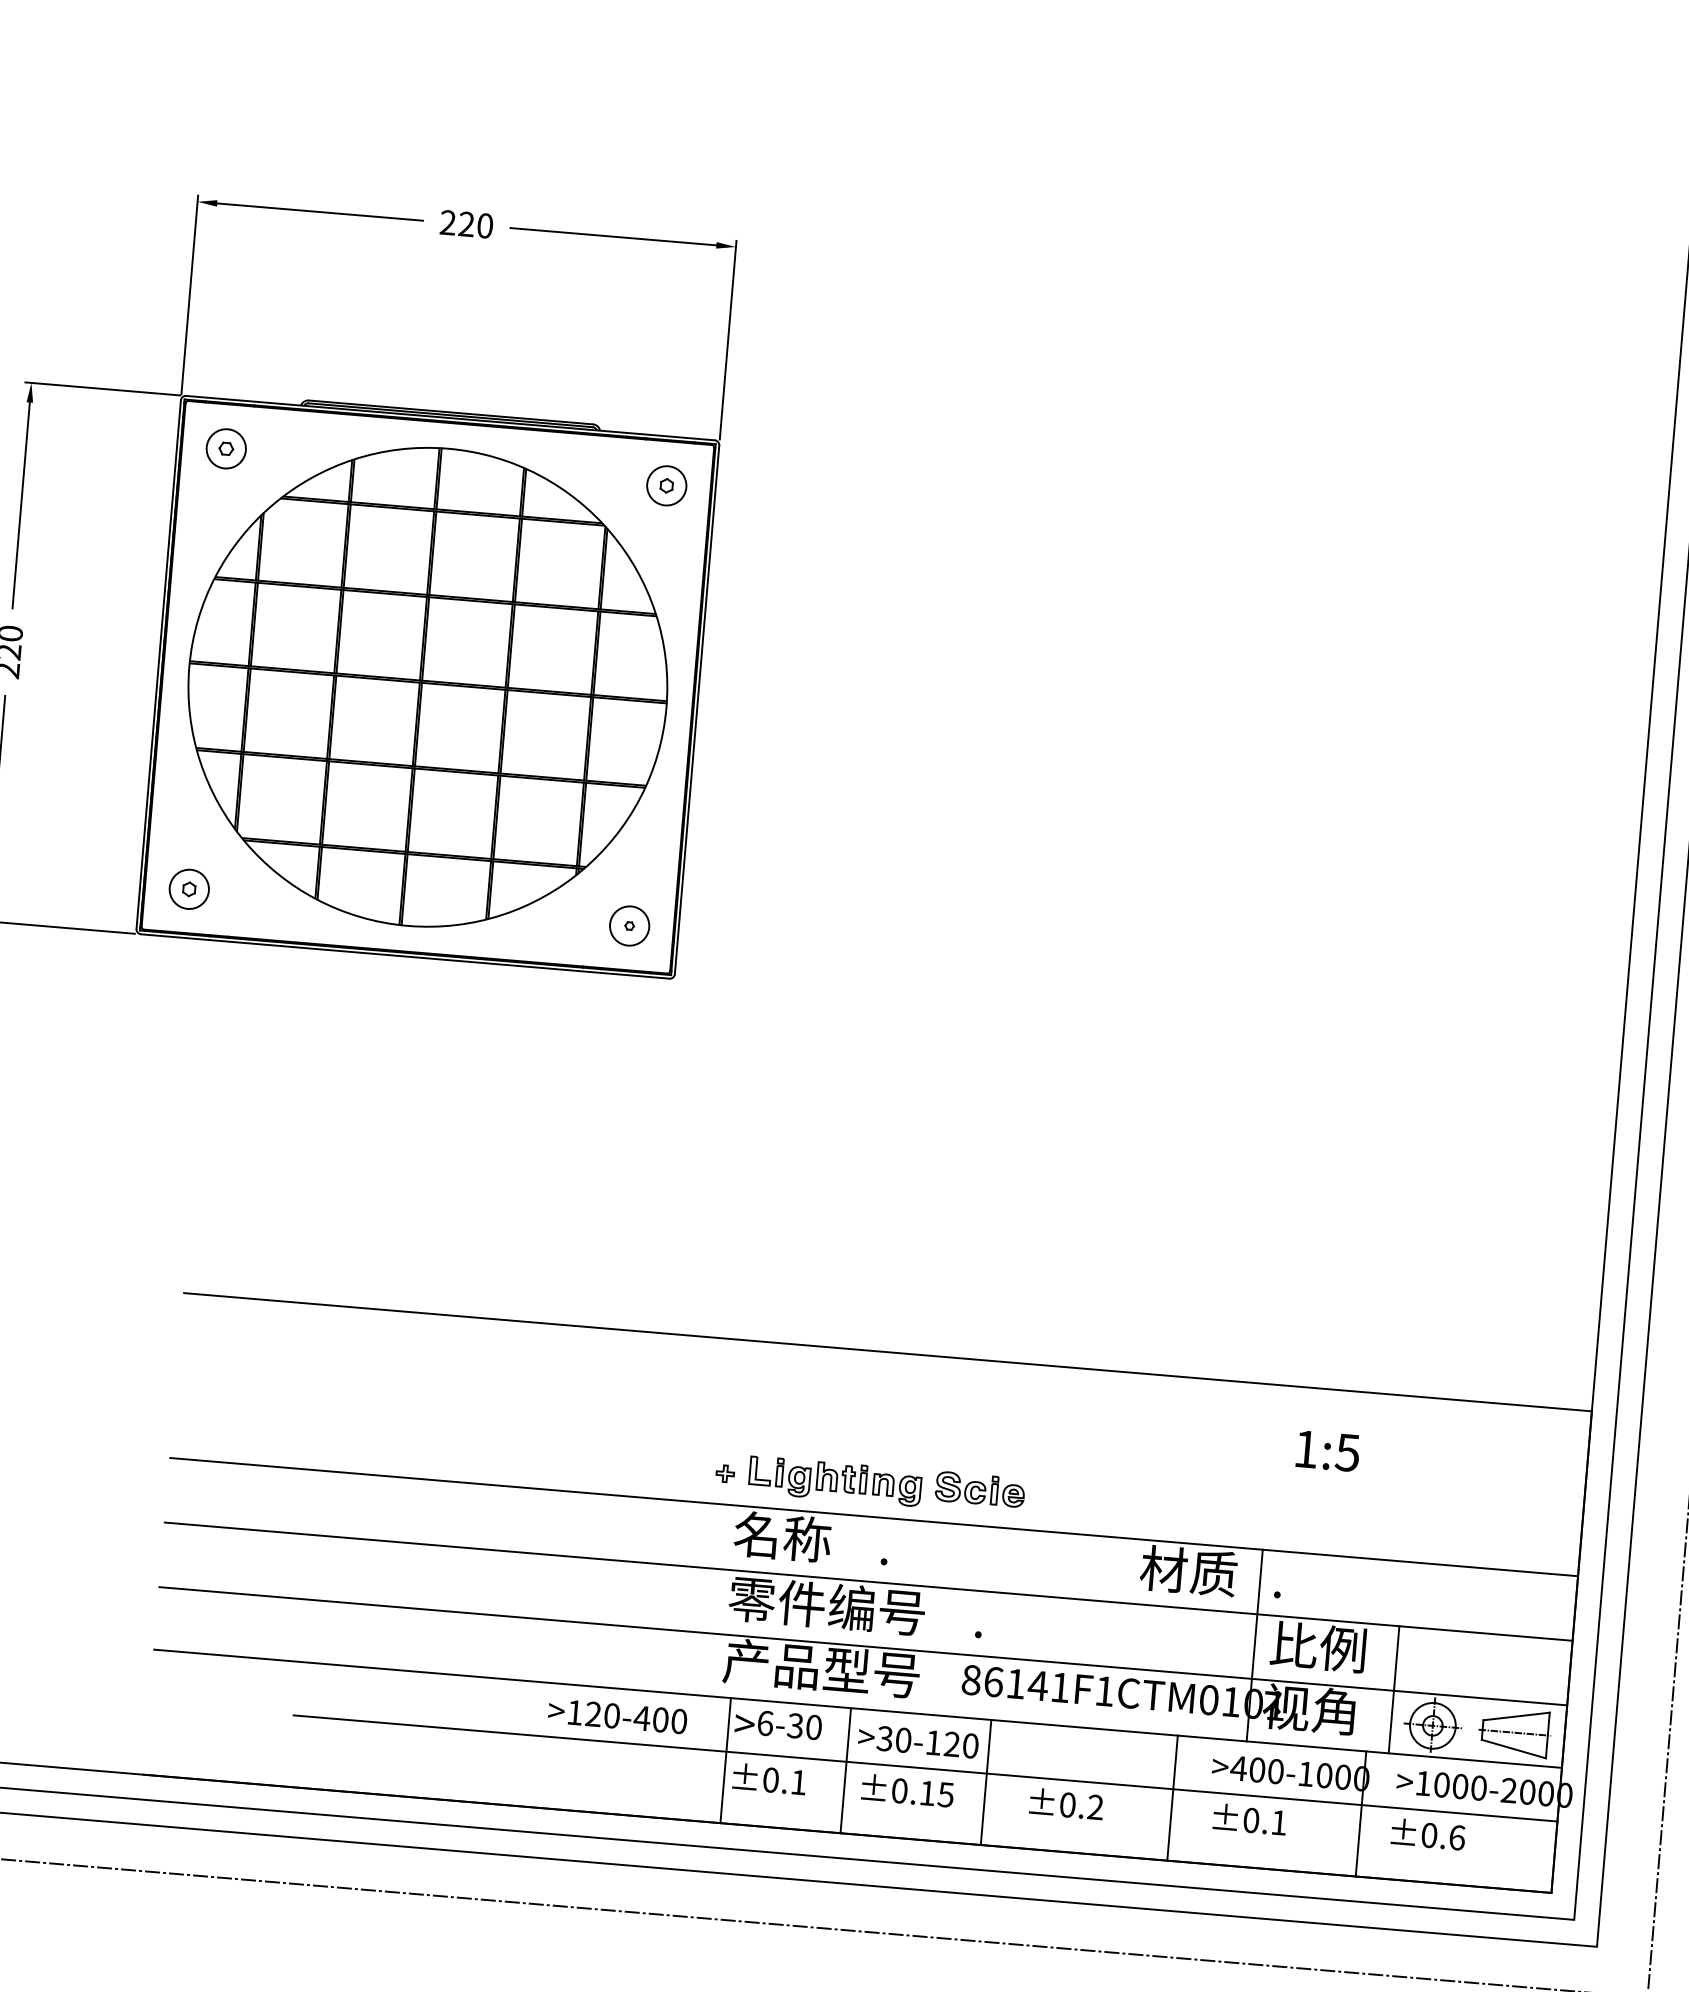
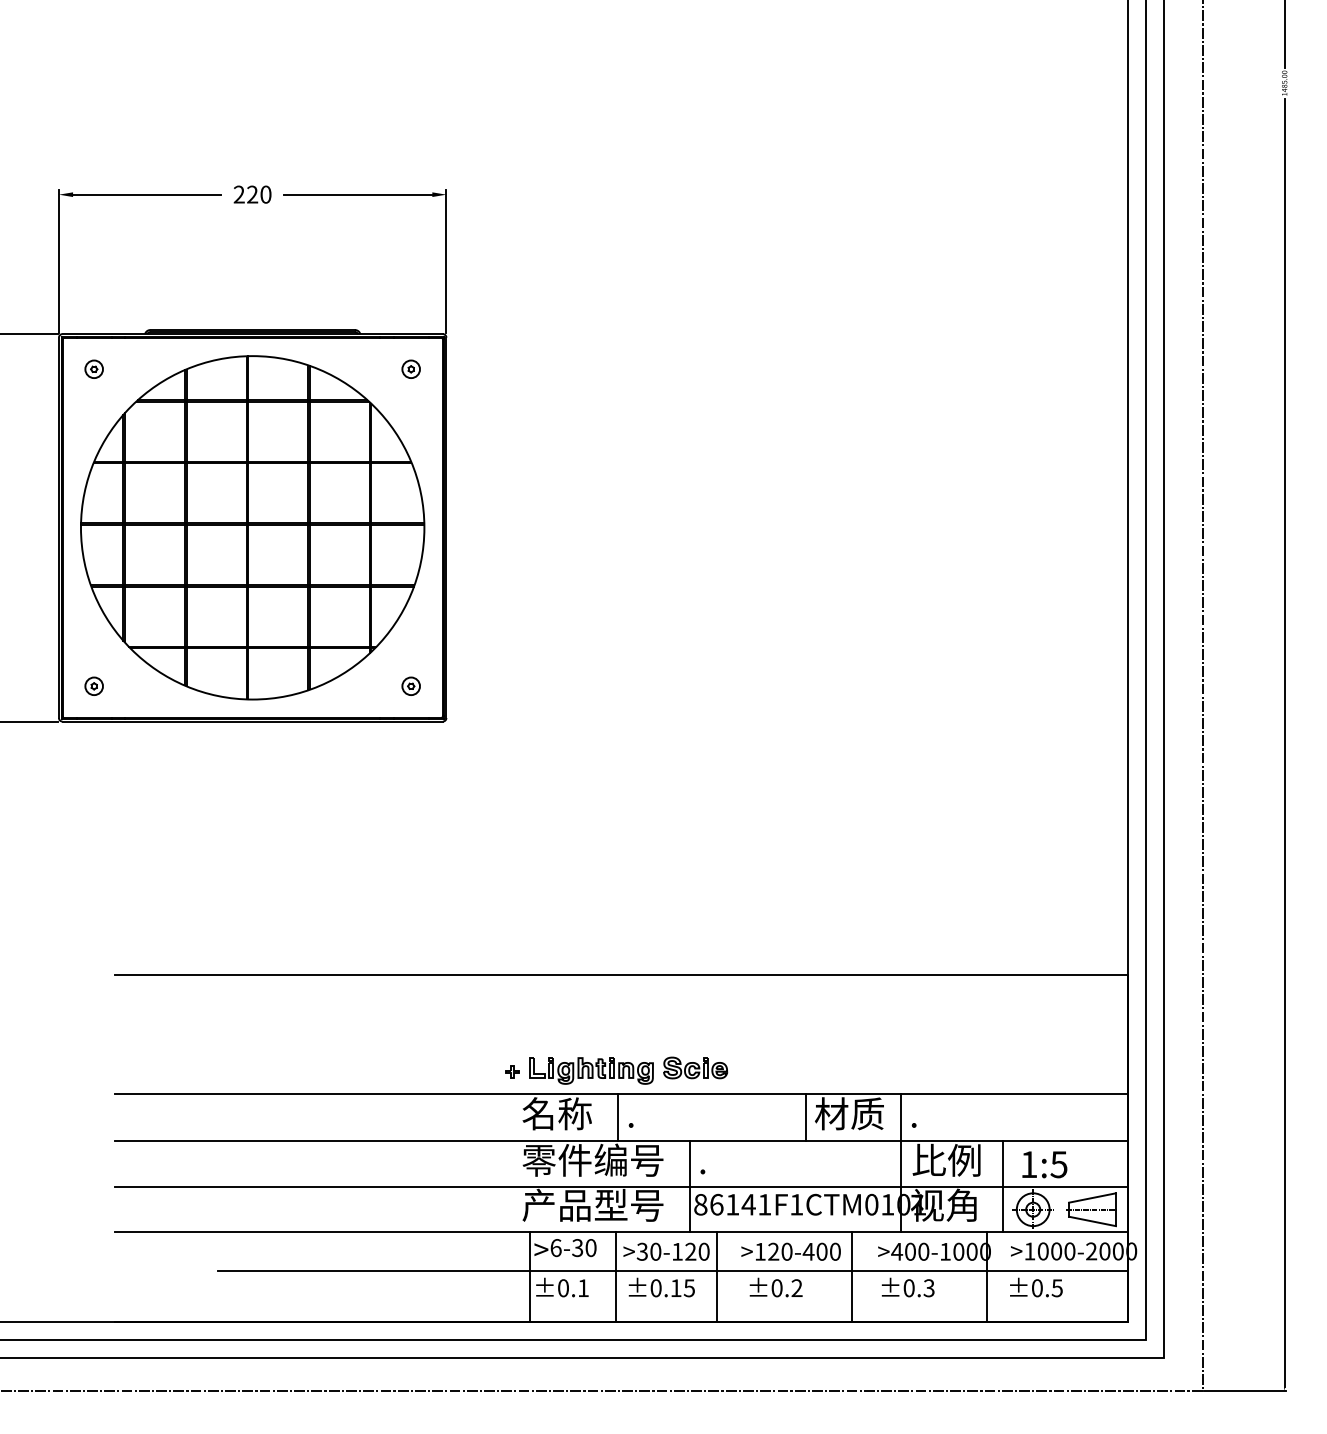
part: (225, 447) -> (93, 368), size x0.62
part: (665, 484) -> (410, 368), size x0.62
part: (188, 887) -> (93, 685), size x0.62
circle: (630, 926) -> (411, 686), size x0.62
text: (1327, 1450) -> (1044, 1164), moved
line: (867, 1549) -> (618, 1117), added
line: (1127, 1571) -> (805, 1117), added
line: (957, 1653) -> (689, 1186), added
text: (616, 1715) -> (790, 1251), moved
text: (1278, 1823) -> (928, 1288), ±0.1 -> ±0.3
text: (1456, 1838) -> (1056, 1288), ±0.6 -> ±0.5

